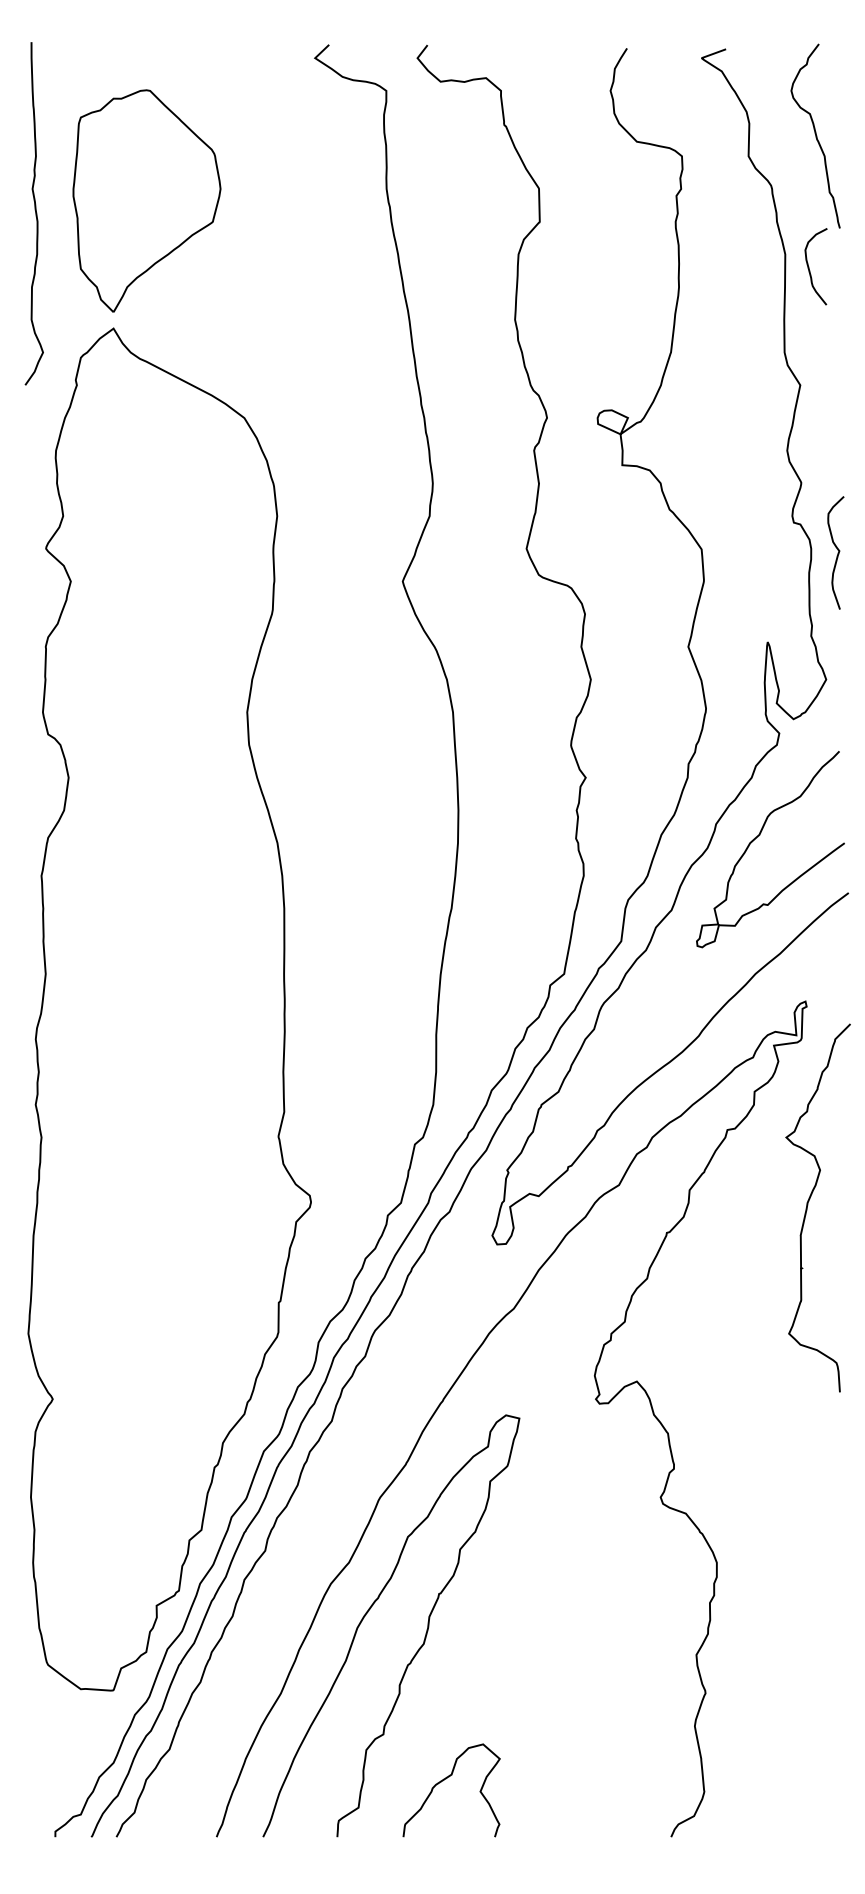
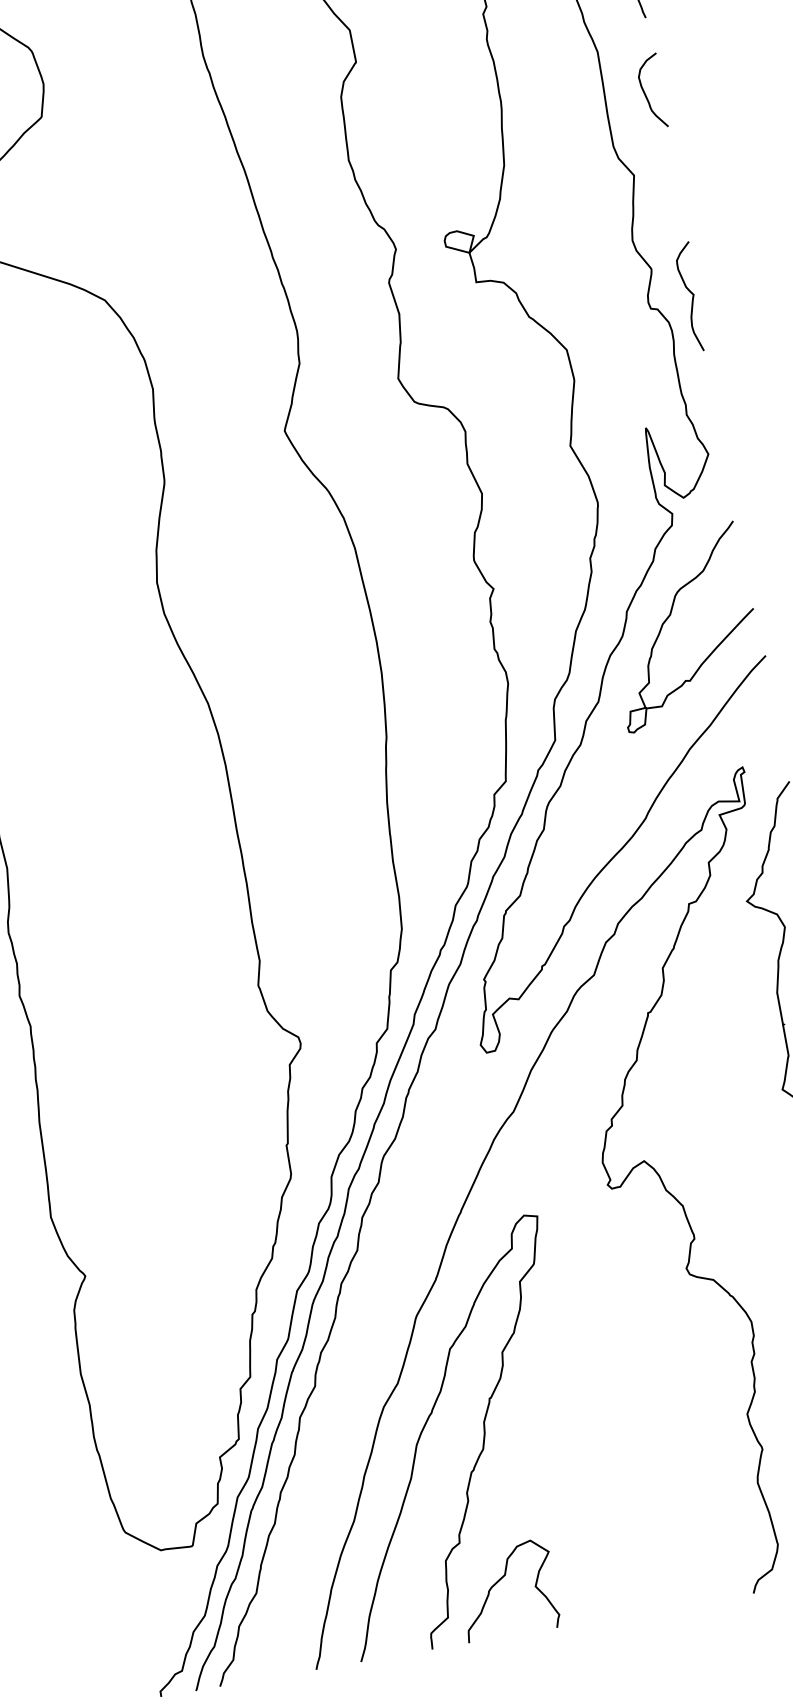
curve: (809, 266) -> (645, 92), moved
curve: (837, 553) -> (692, 297), moved
curve: (446, 1779) -> (500, 1580), moved

